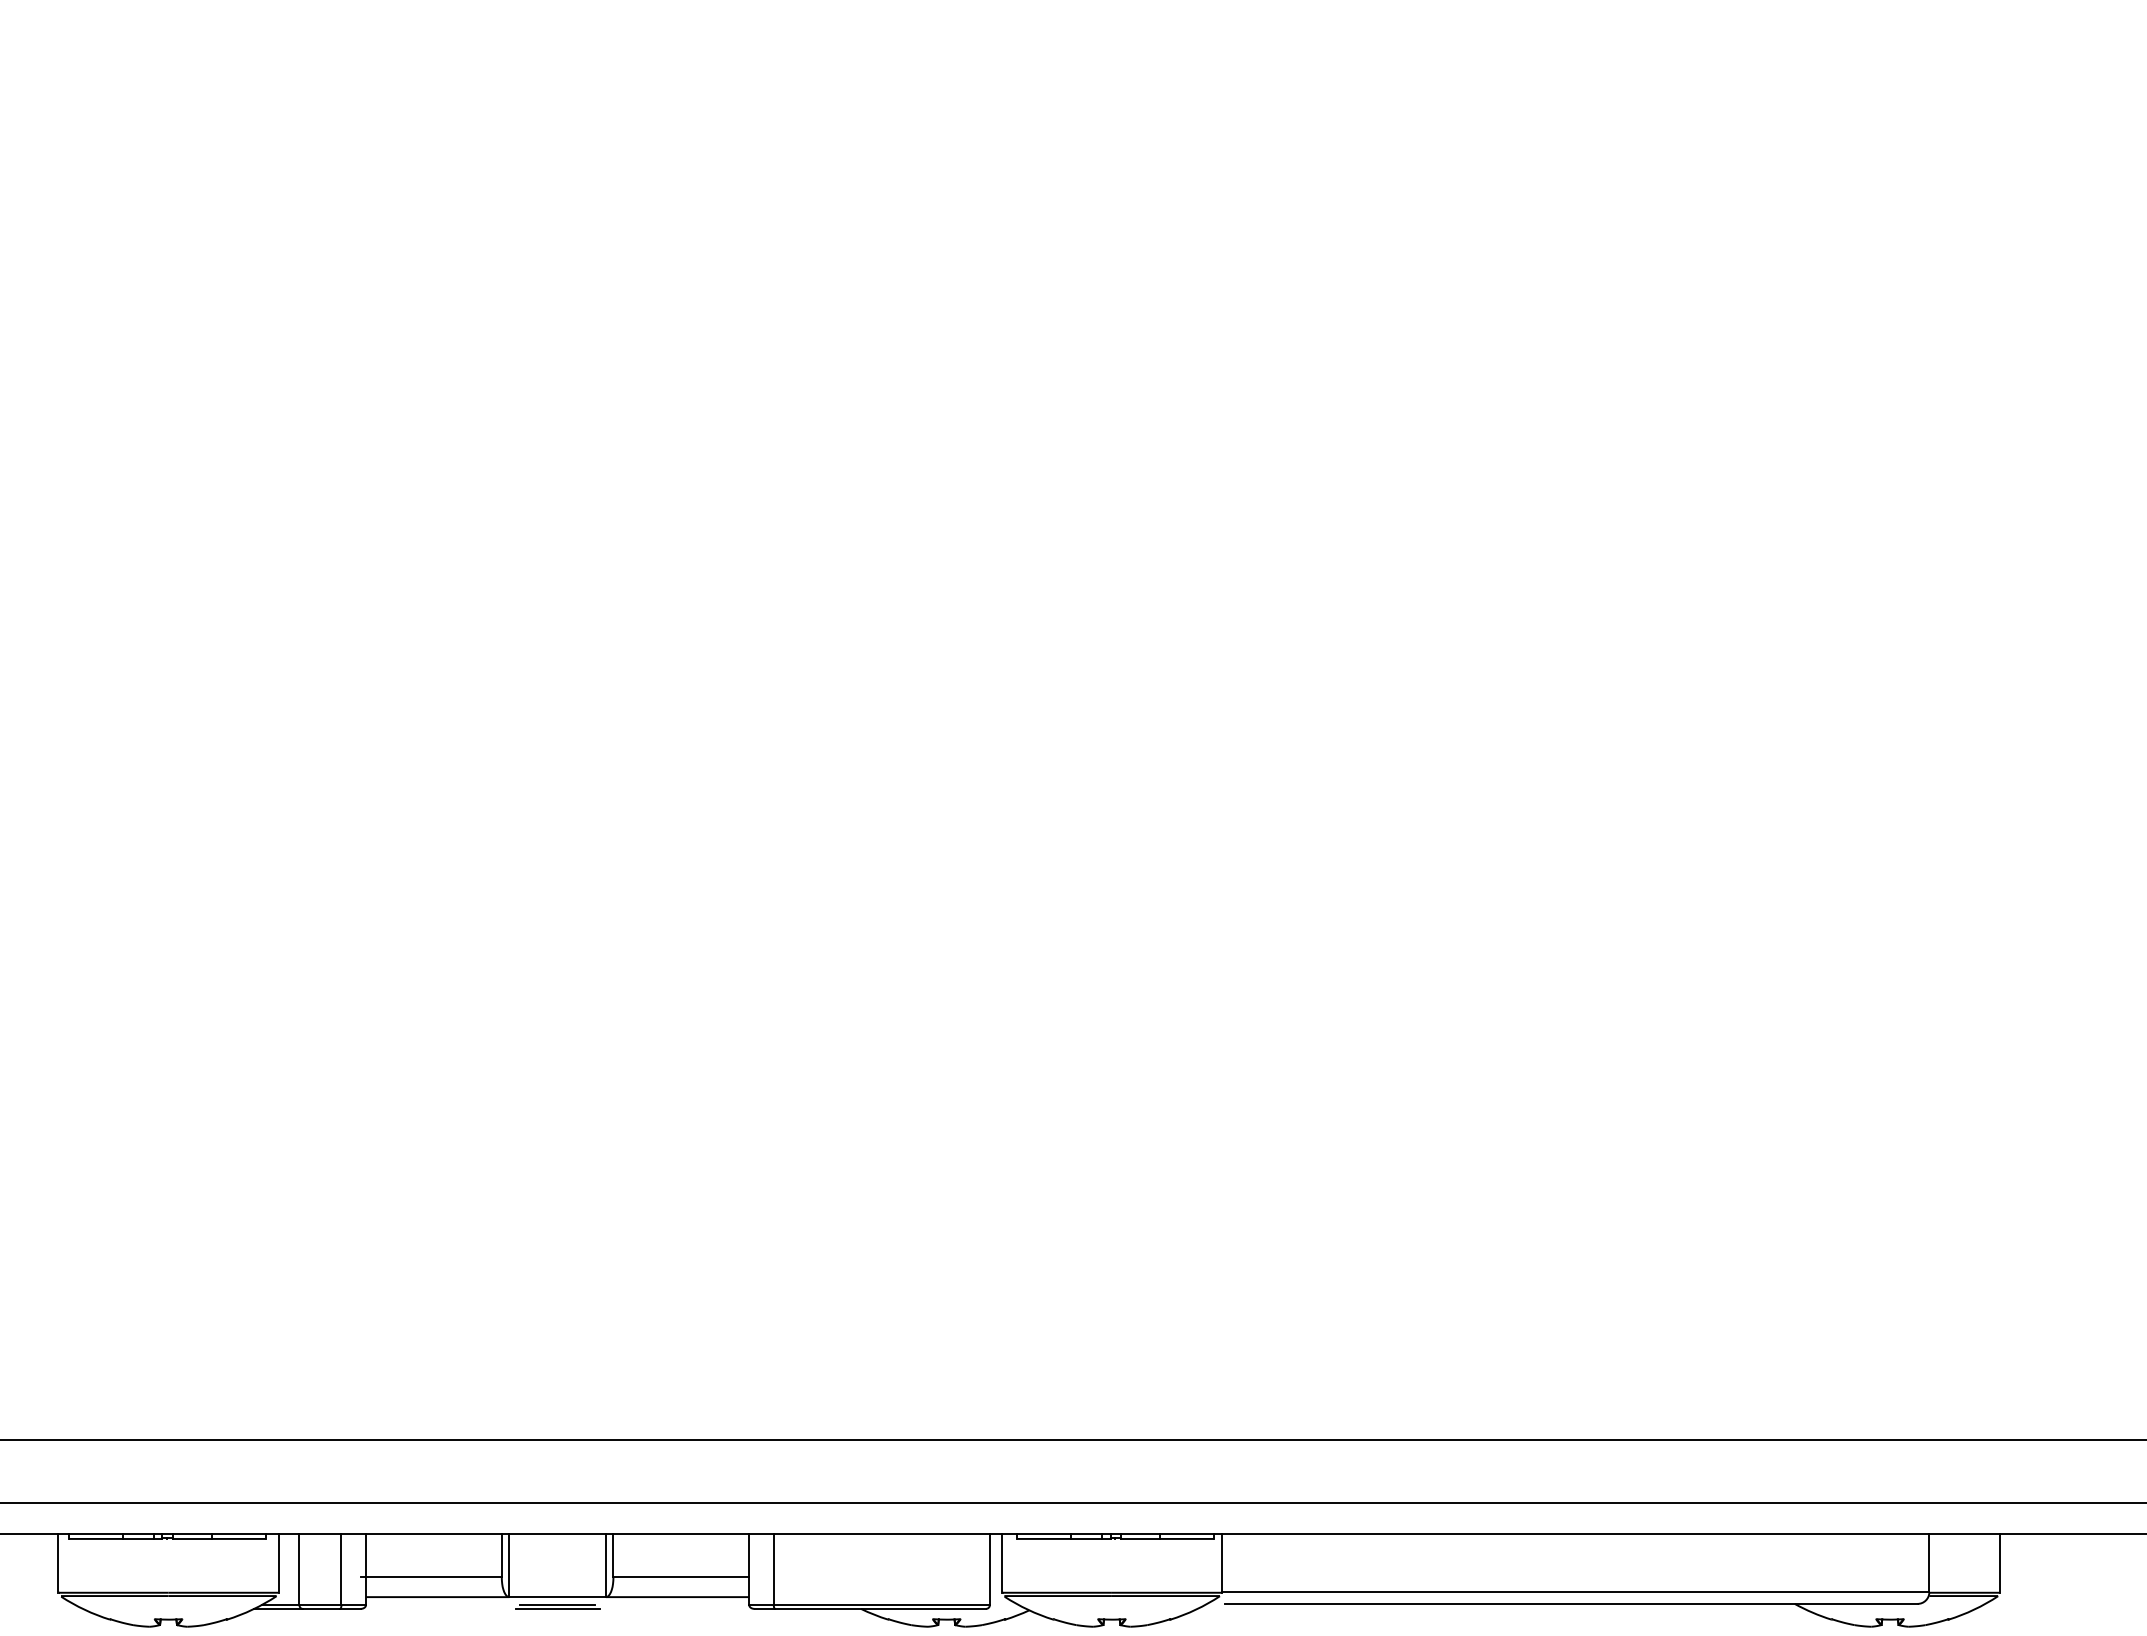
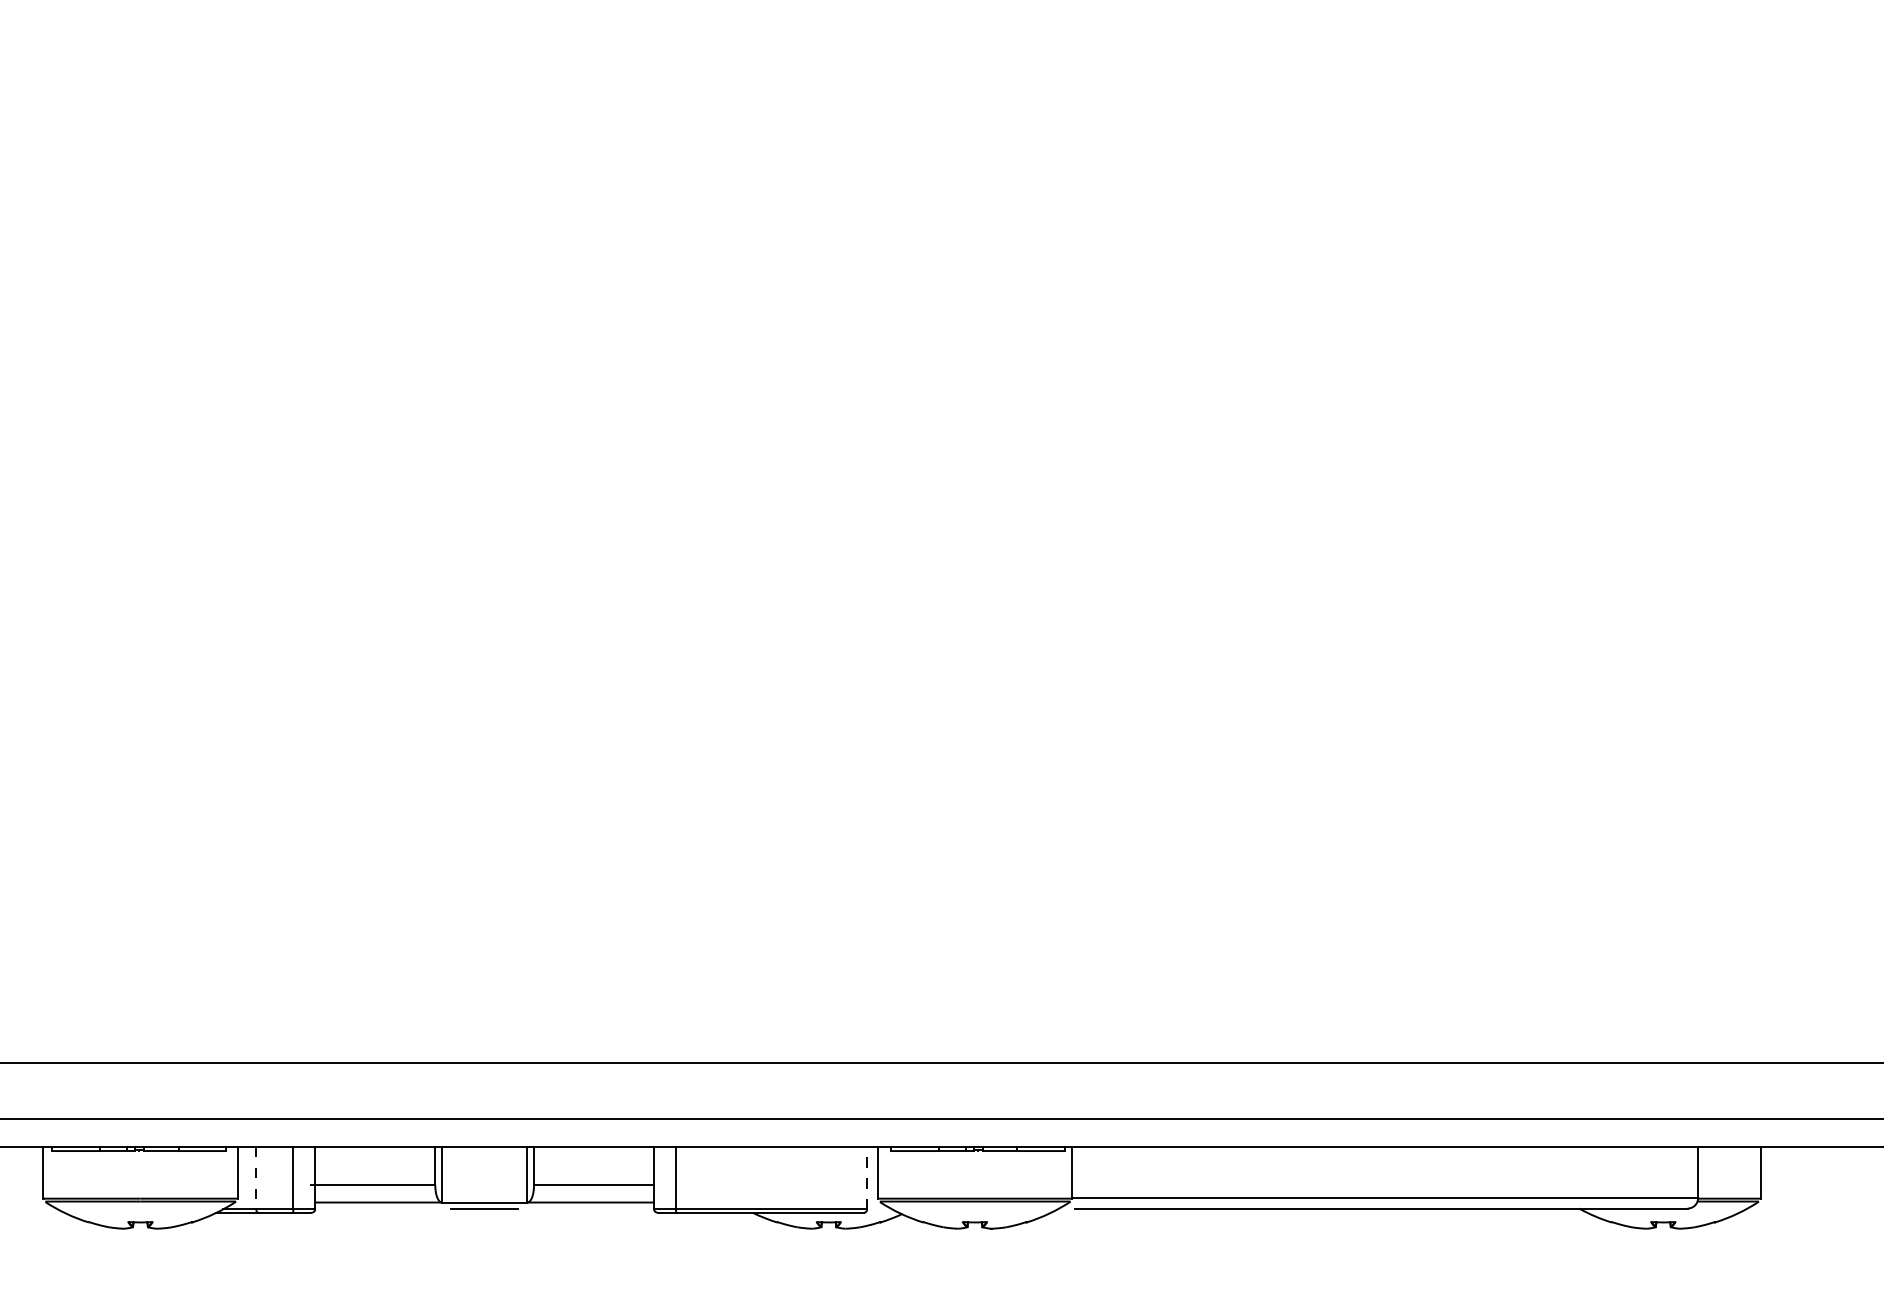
line: (989, 1569) -> (866, 1178), solid -> dashed
line: (299, 1570) -> (256, 1178), solid -> dashed
line: (557, 1608) -> (484, 1212), removed

